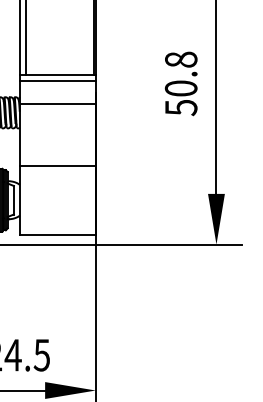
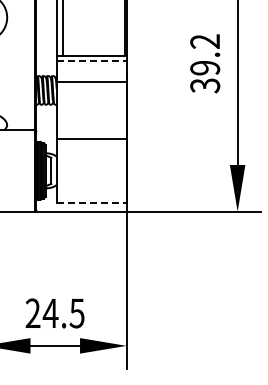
line: (57, 81) -> (91, 61), solid -> dashed
text: (181, 83) -> (205, 63), 50.8 -> 39.2
line: (57, 234) -> (91, 202), solid -> dashed

